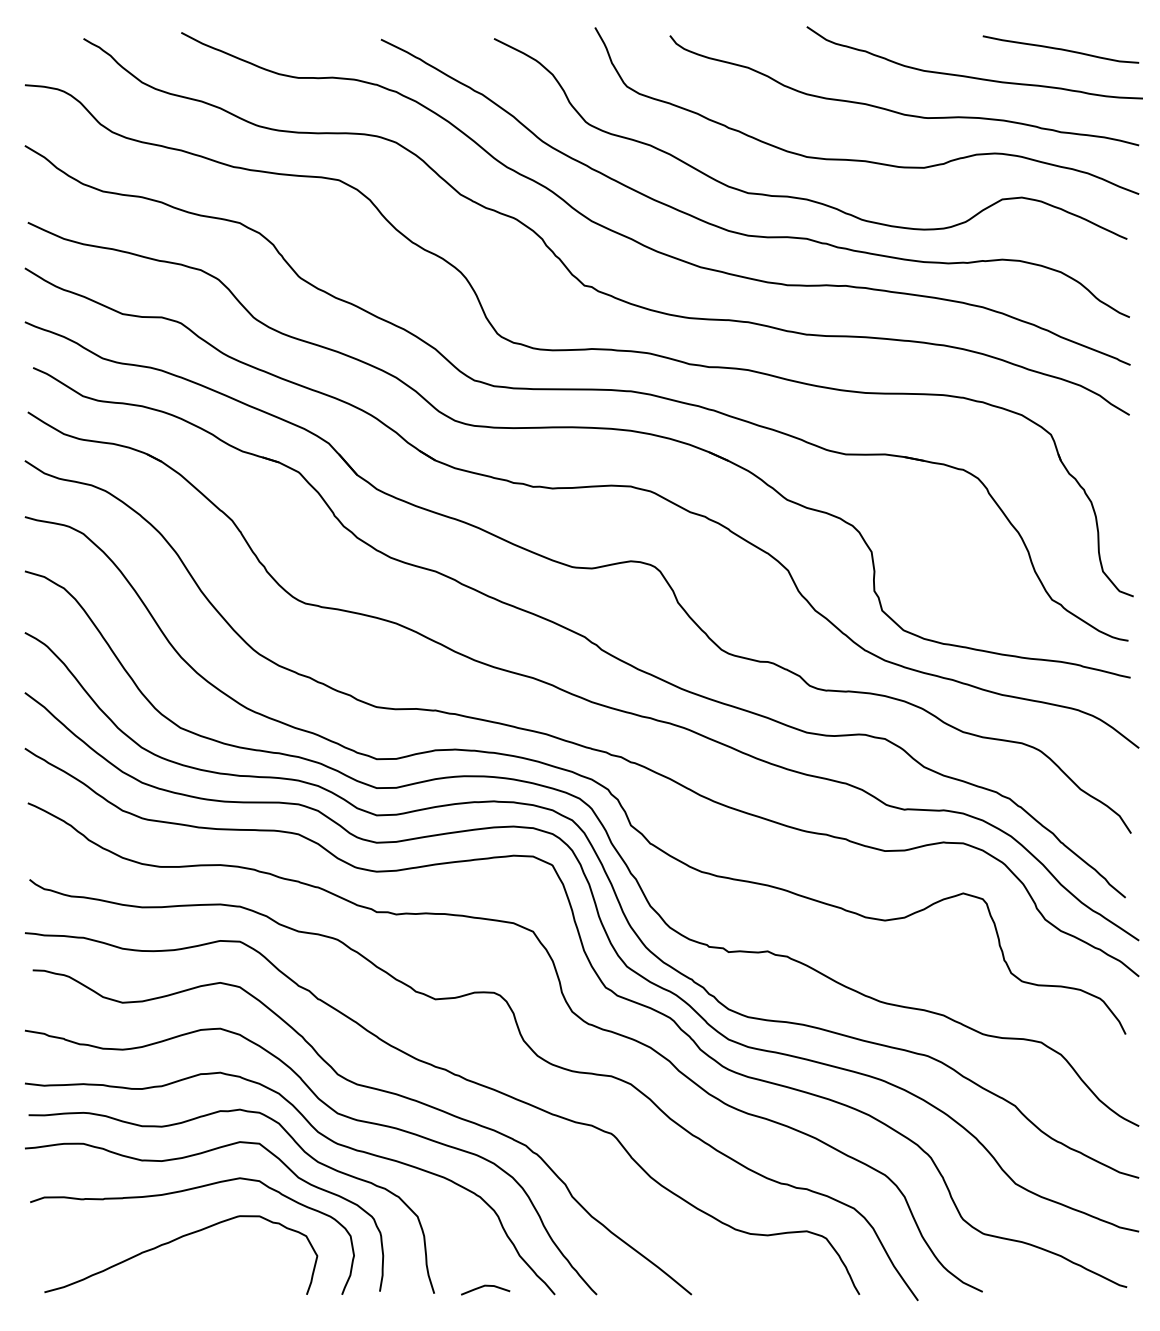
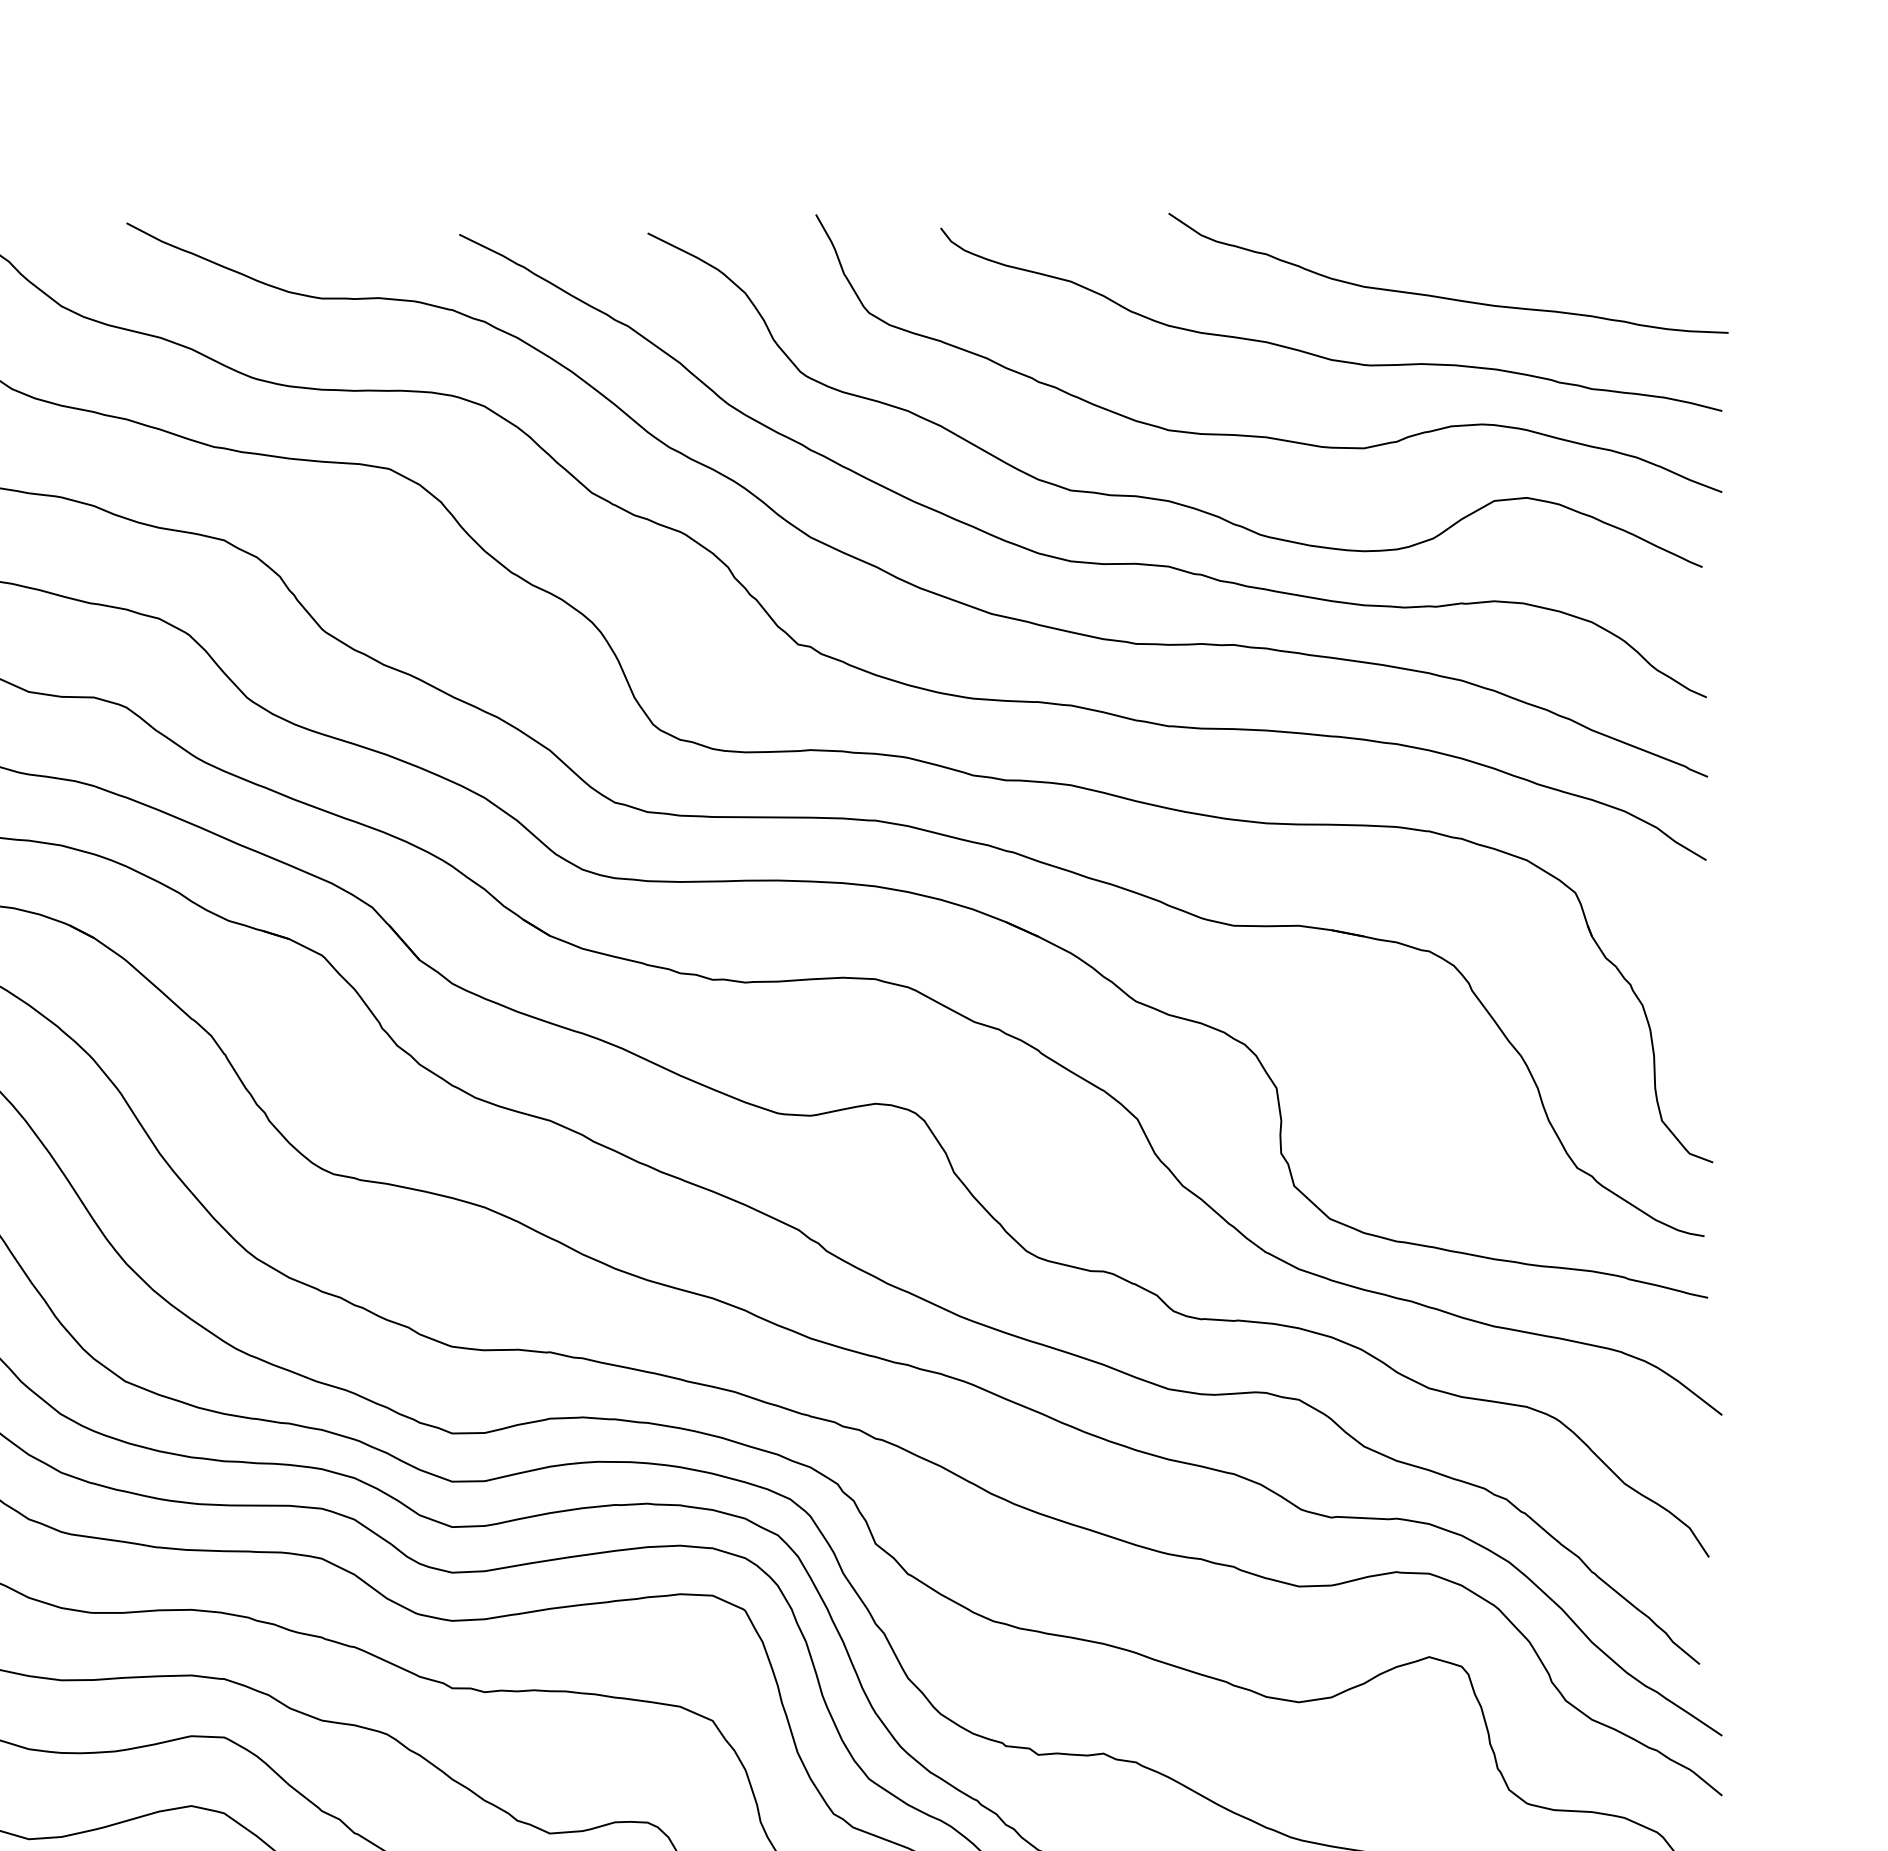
curve: (1060, 49) -> (1591, 251), removed

